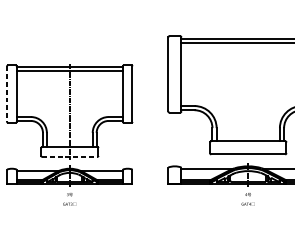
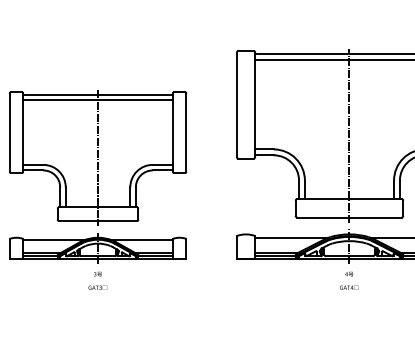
line: (6, 94) -> (9, 133), dashed -> solid
line: (248, 96) -> (349, 135), added
line: (70, 156) -> (98, 220), dashed -> solid

